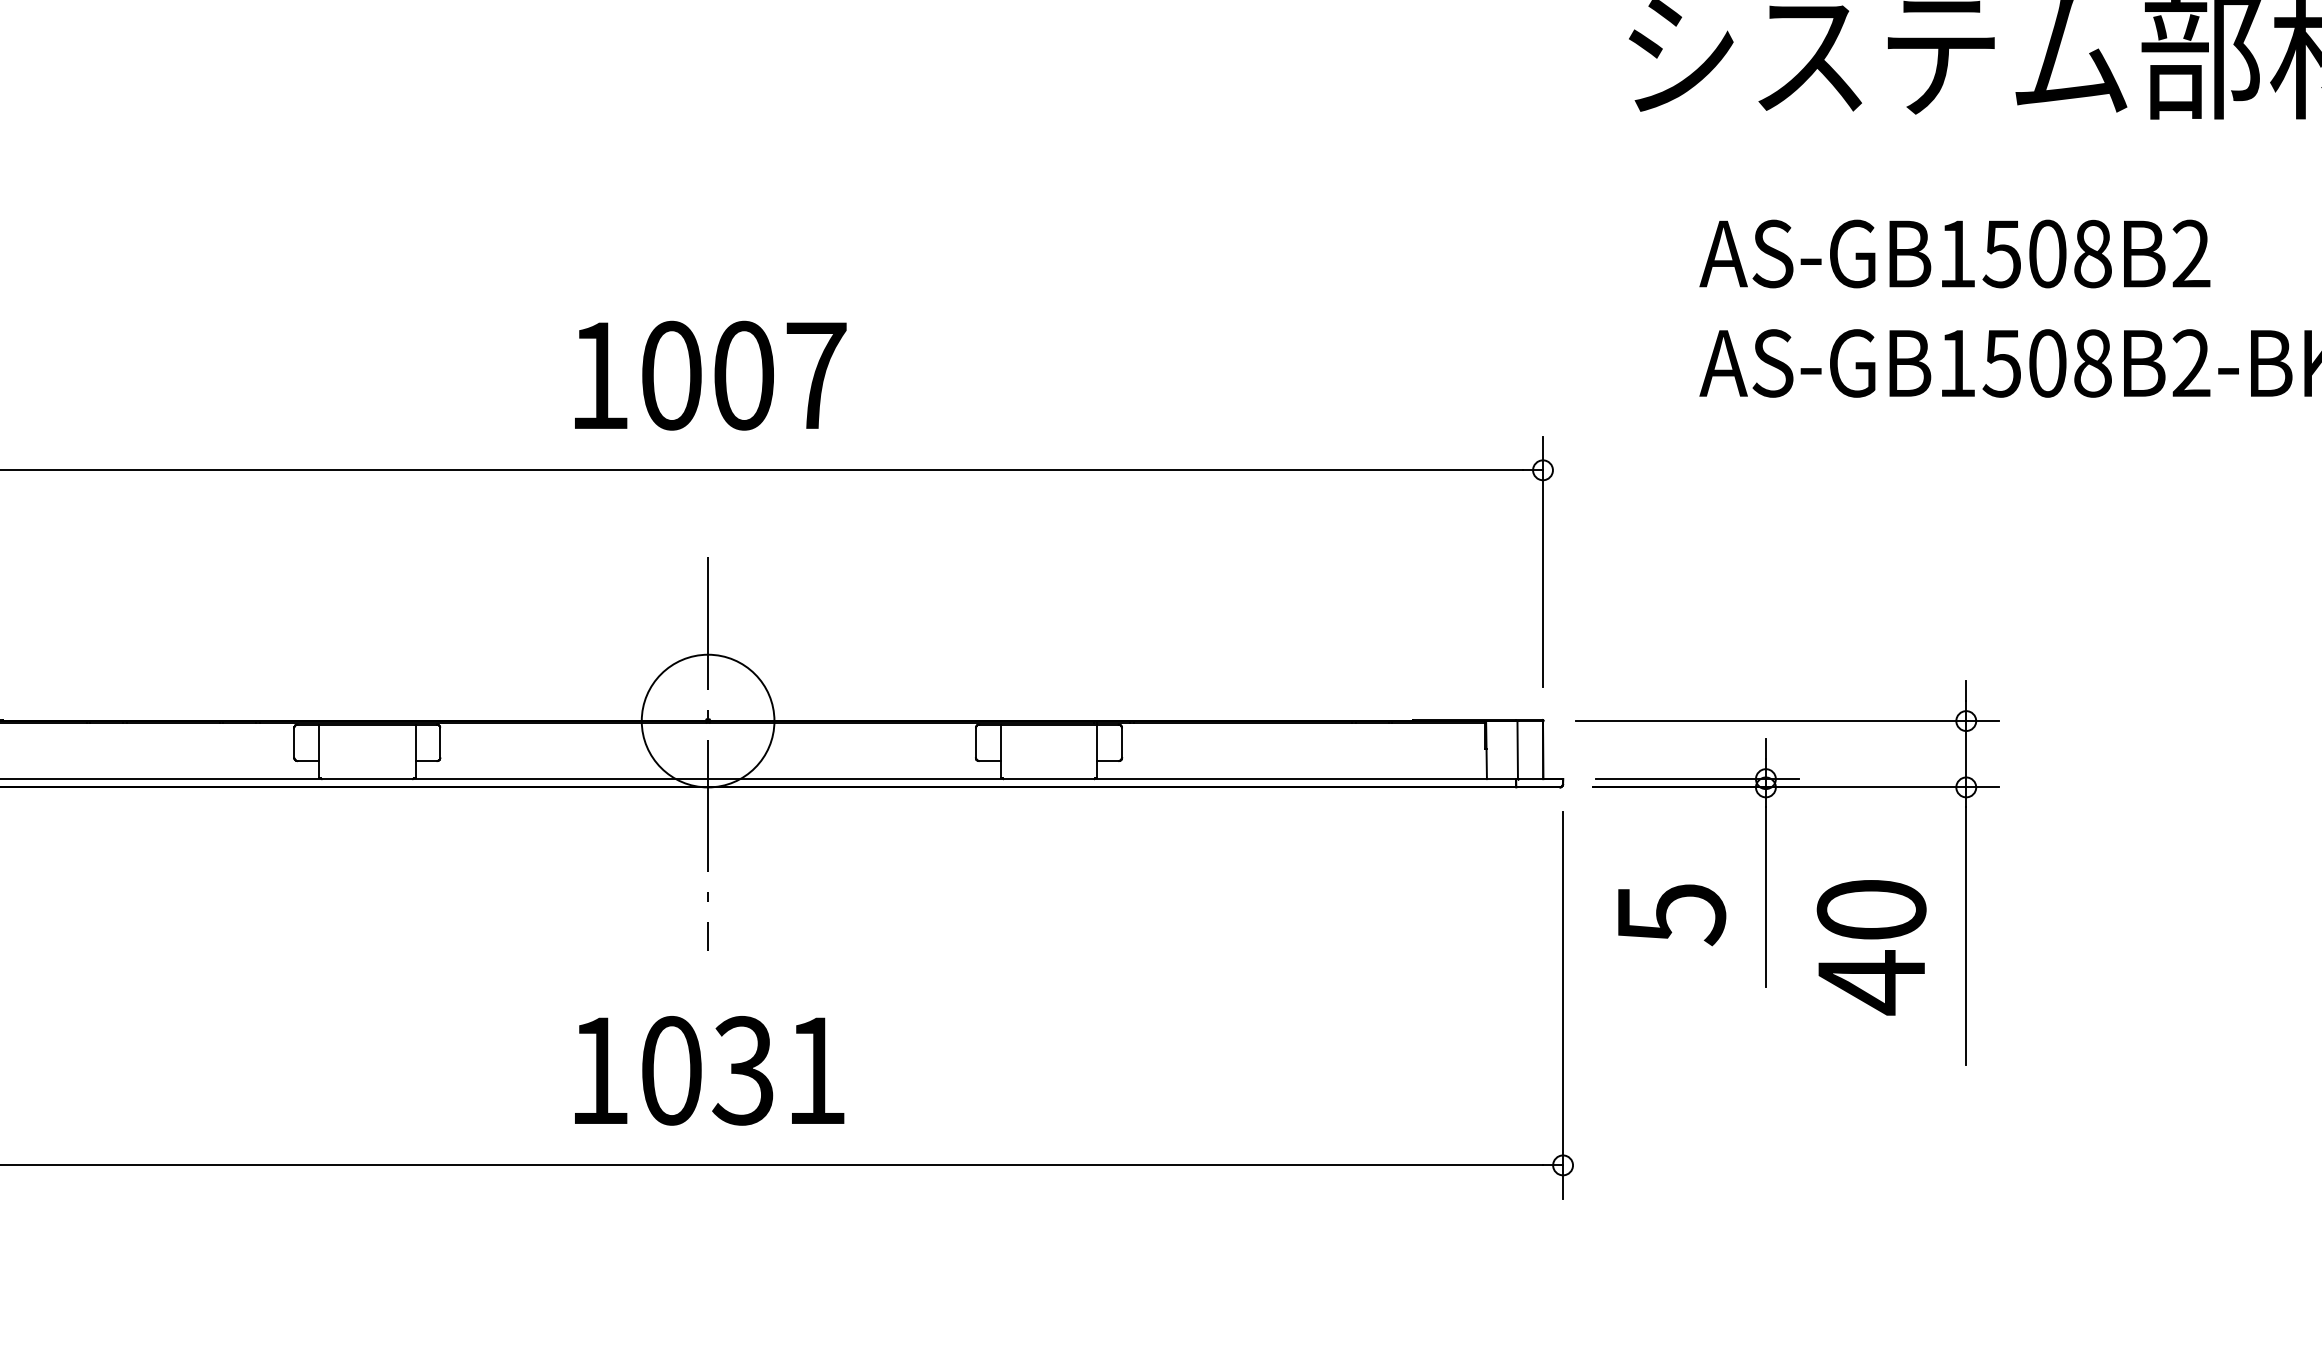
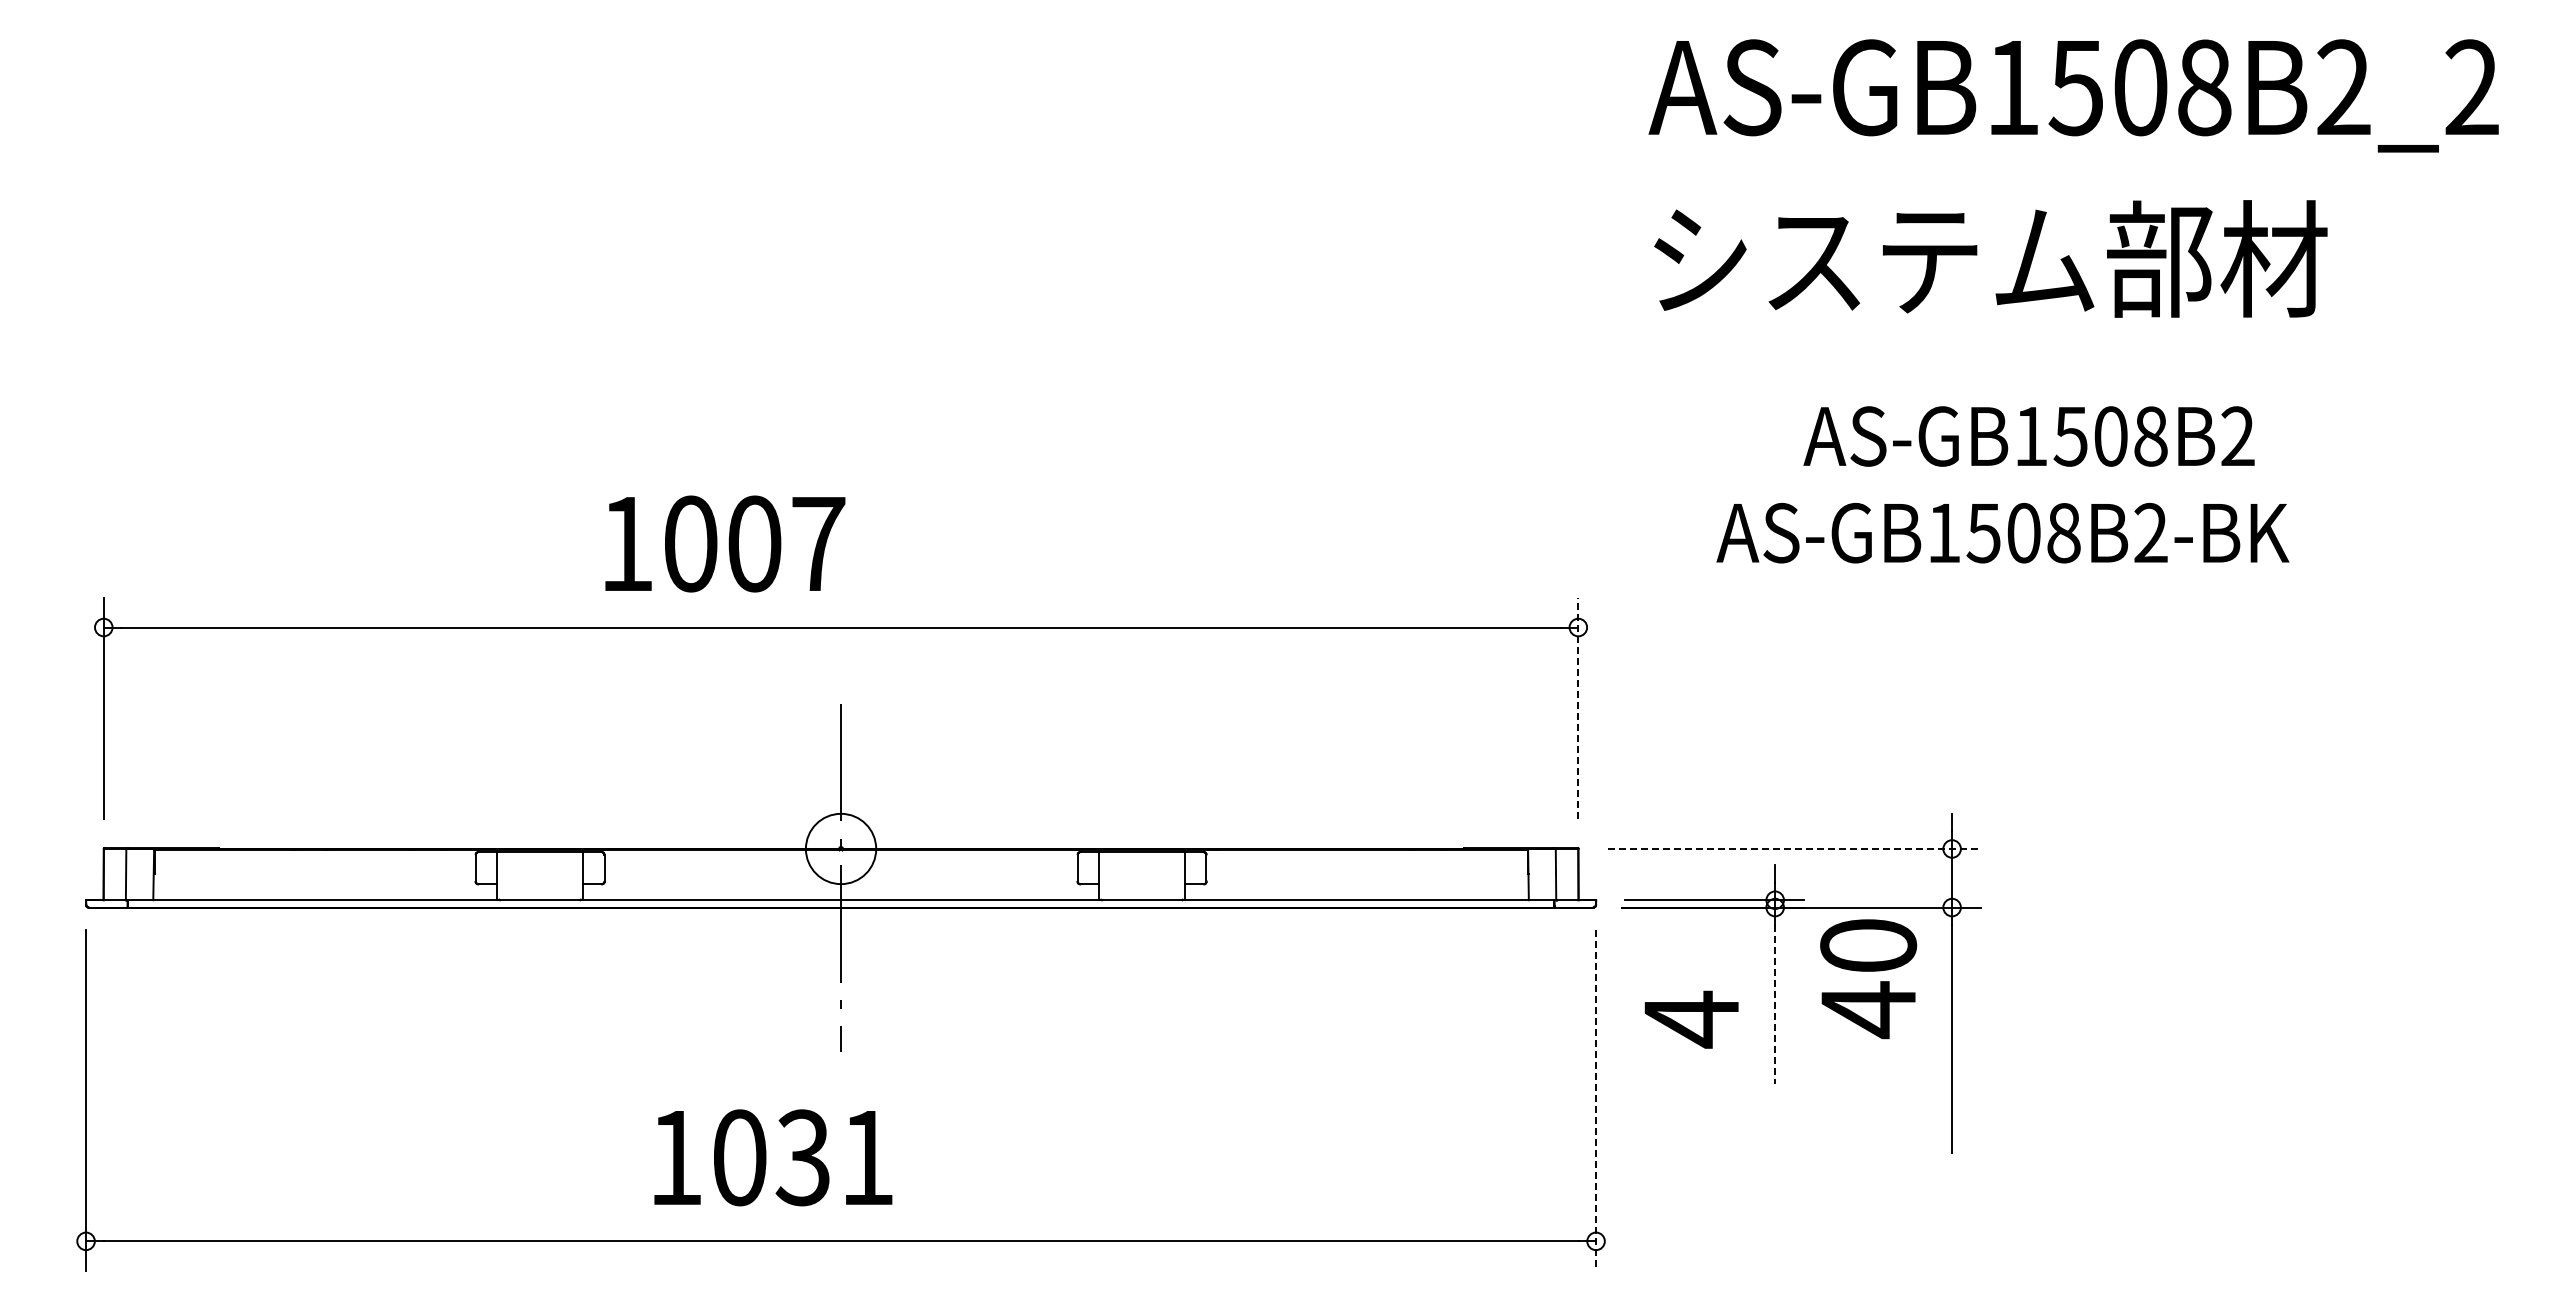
text: (1954, 253) -> (2028, 436), moved
text: (710, 375) -> (725, 543), moved
line: (1543, 561) -> (1578, 708), solid -> dashed
circle: (707, 720) -> (840, 848), size x0.6
line: (1787, 720) -> (1794, 848), solid -> dashed
line: (1766, 898) -> (1775, 1005), solid -> dashed
text: (1672, 914) -> (1692, 1019), 5 -> 4
text: (1871, 948) -> (1868, 979), moved
line: (1563, 1005) -> (1596, 1100), solid -> dashed
text: (709, 1070) -> (773, 1157), moved

